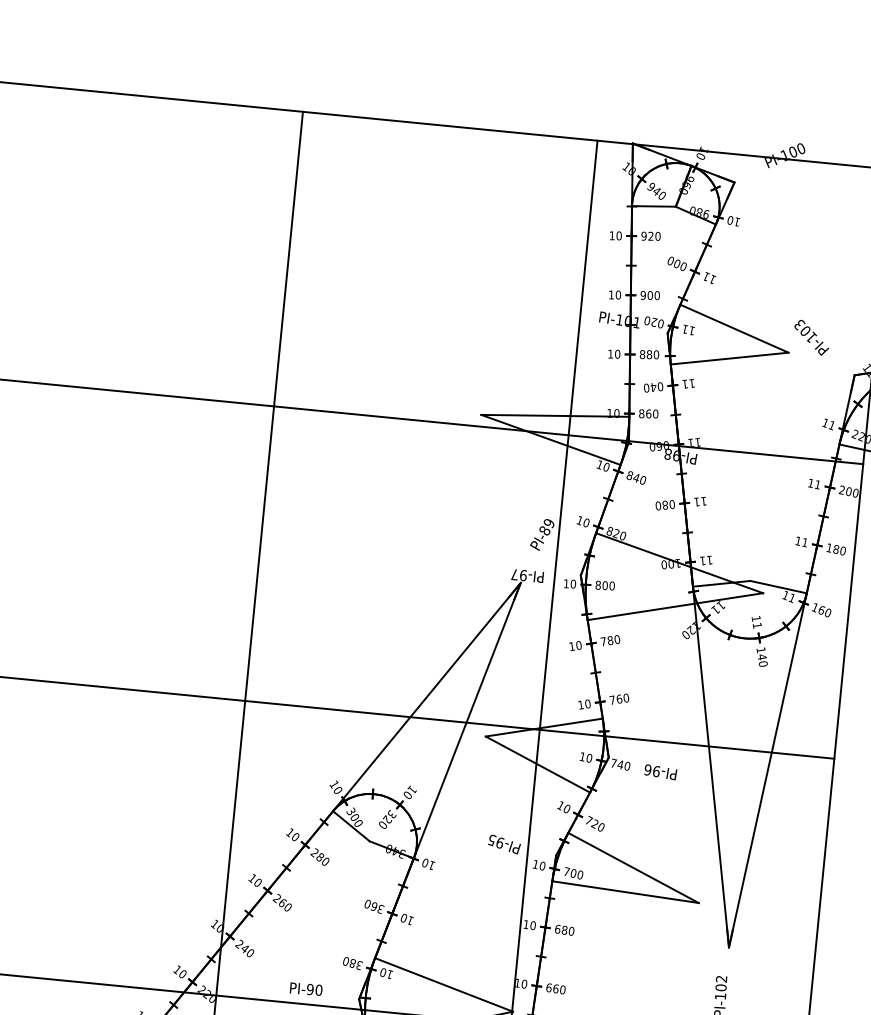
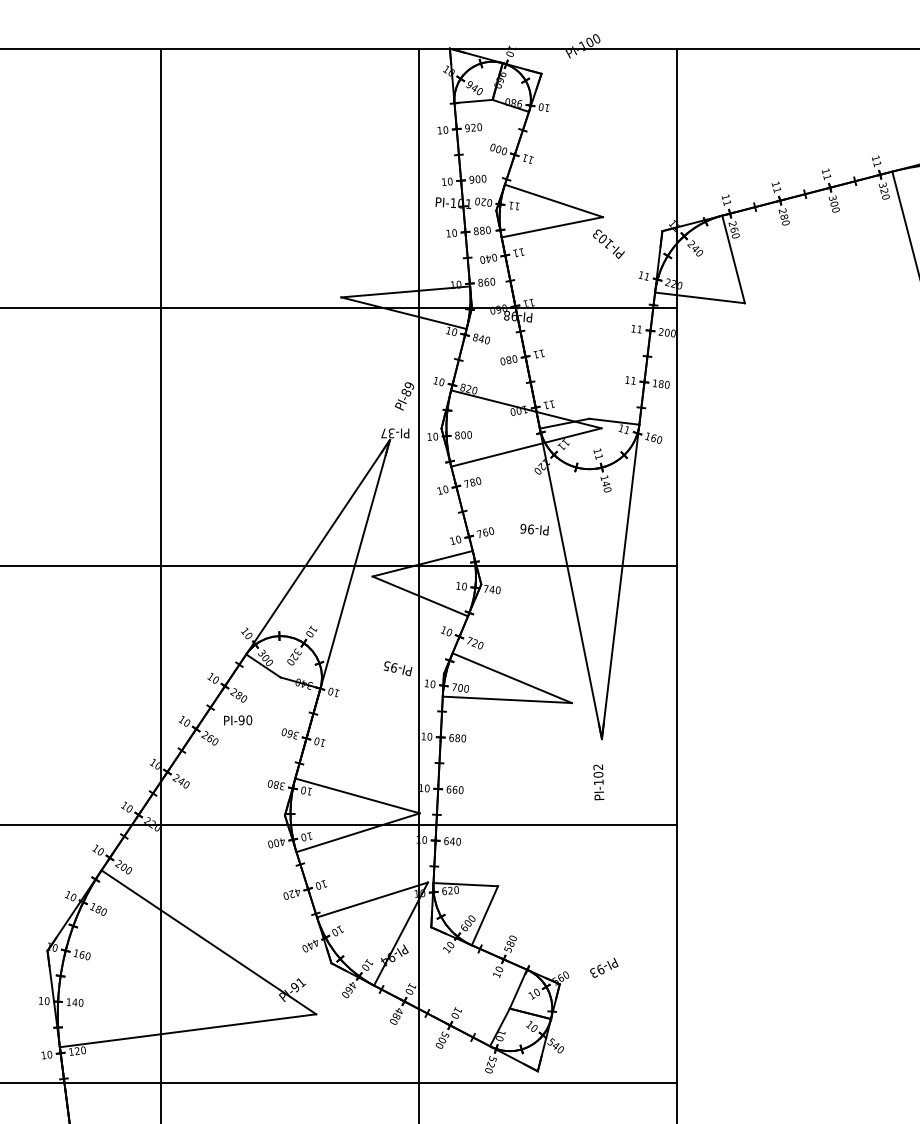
text: (811, 336) -> (608, 243), moved
text: (523, 575) -> (391, 433), PI-97 -> PI-37
text: (660, 772) -> (534, 529), moved
text: (306, 989) -> (238, 720), moved

